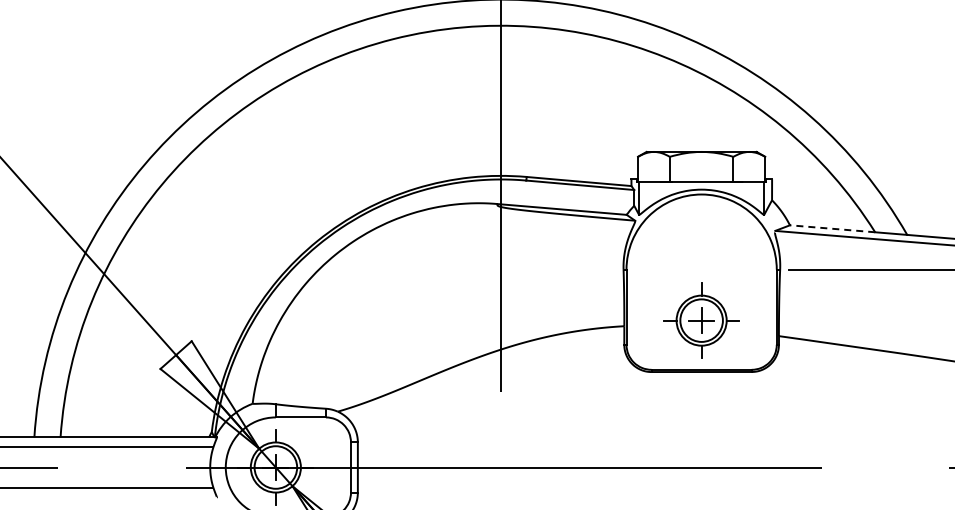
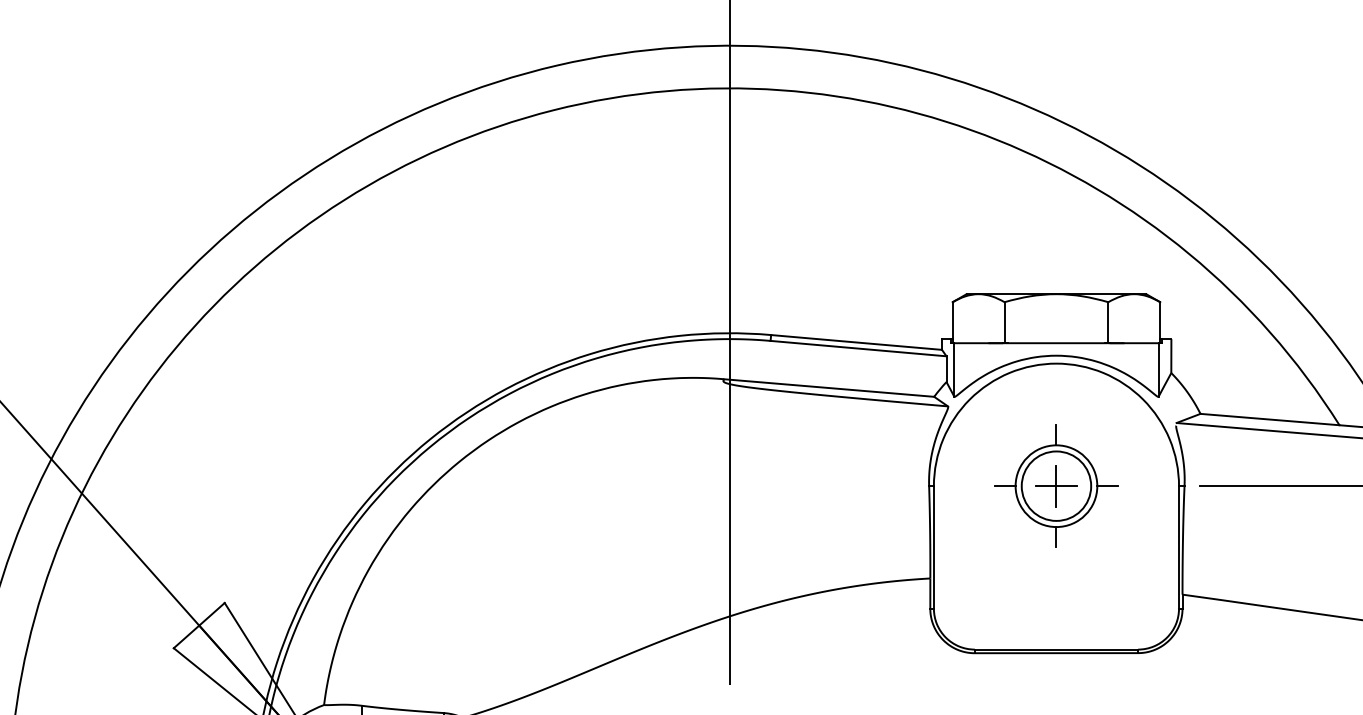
line: (832, 228) -> (1269, 419), dashed -> solid
part: (701, 320) -> (1056, 485), moved

